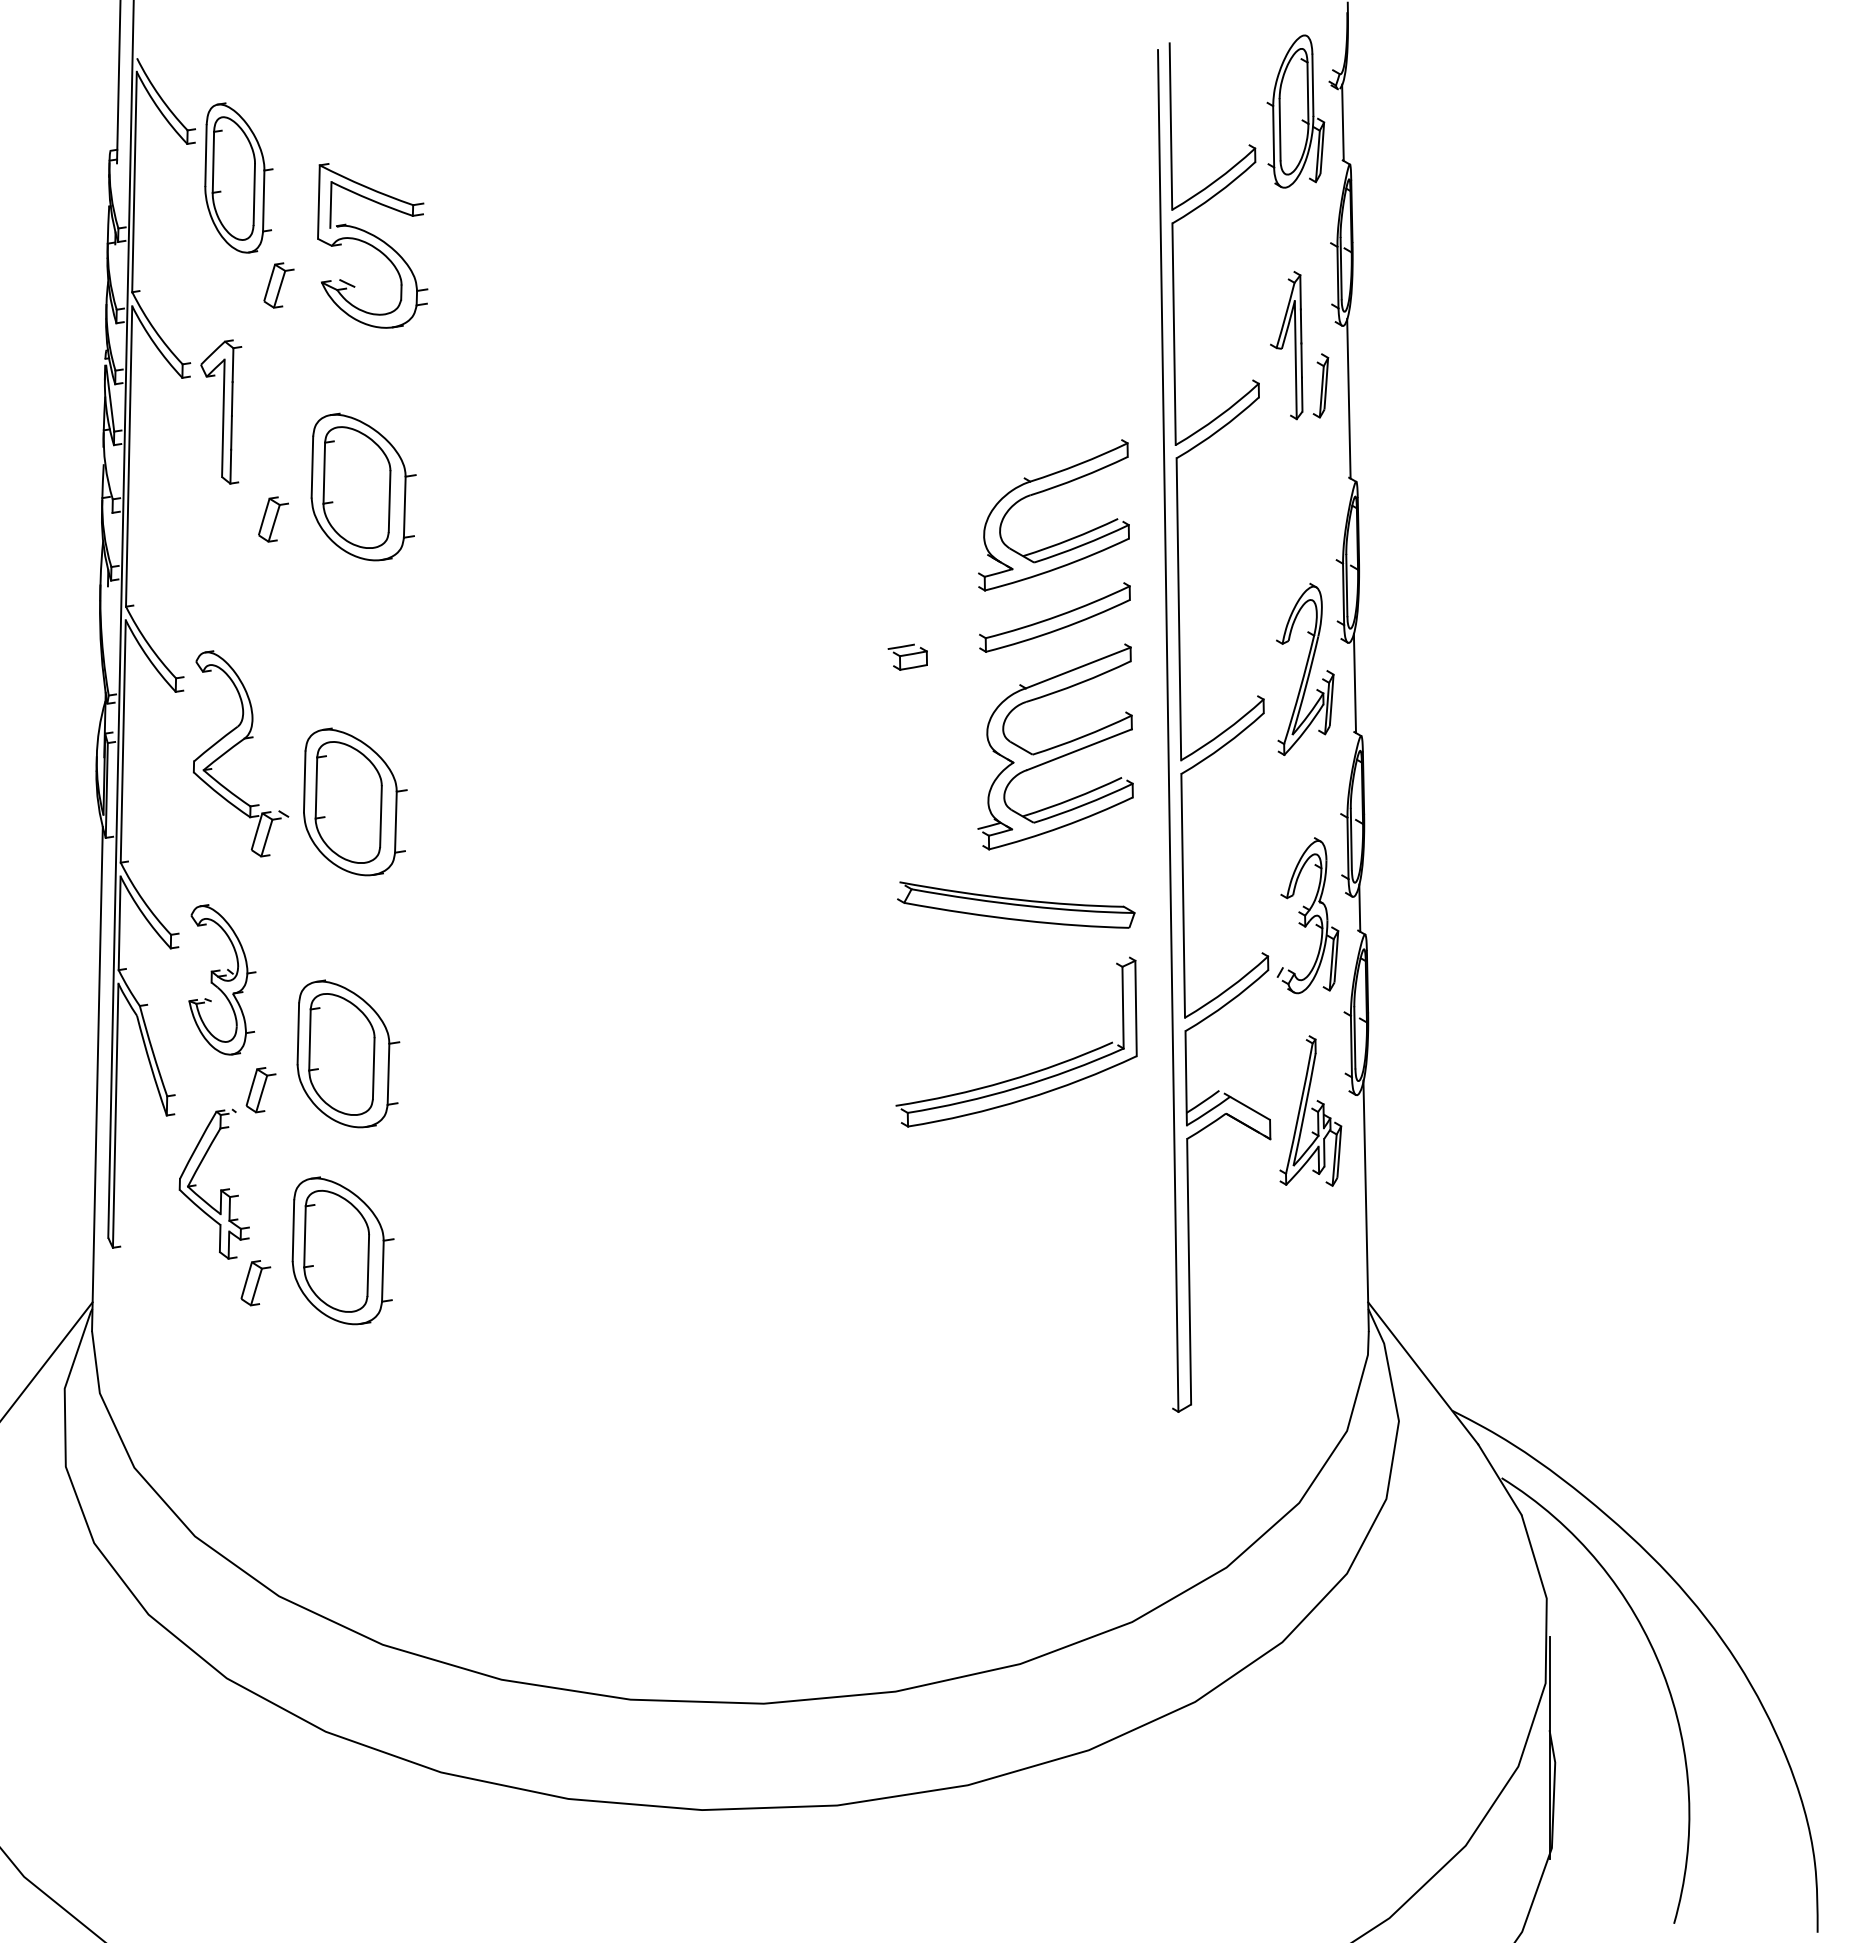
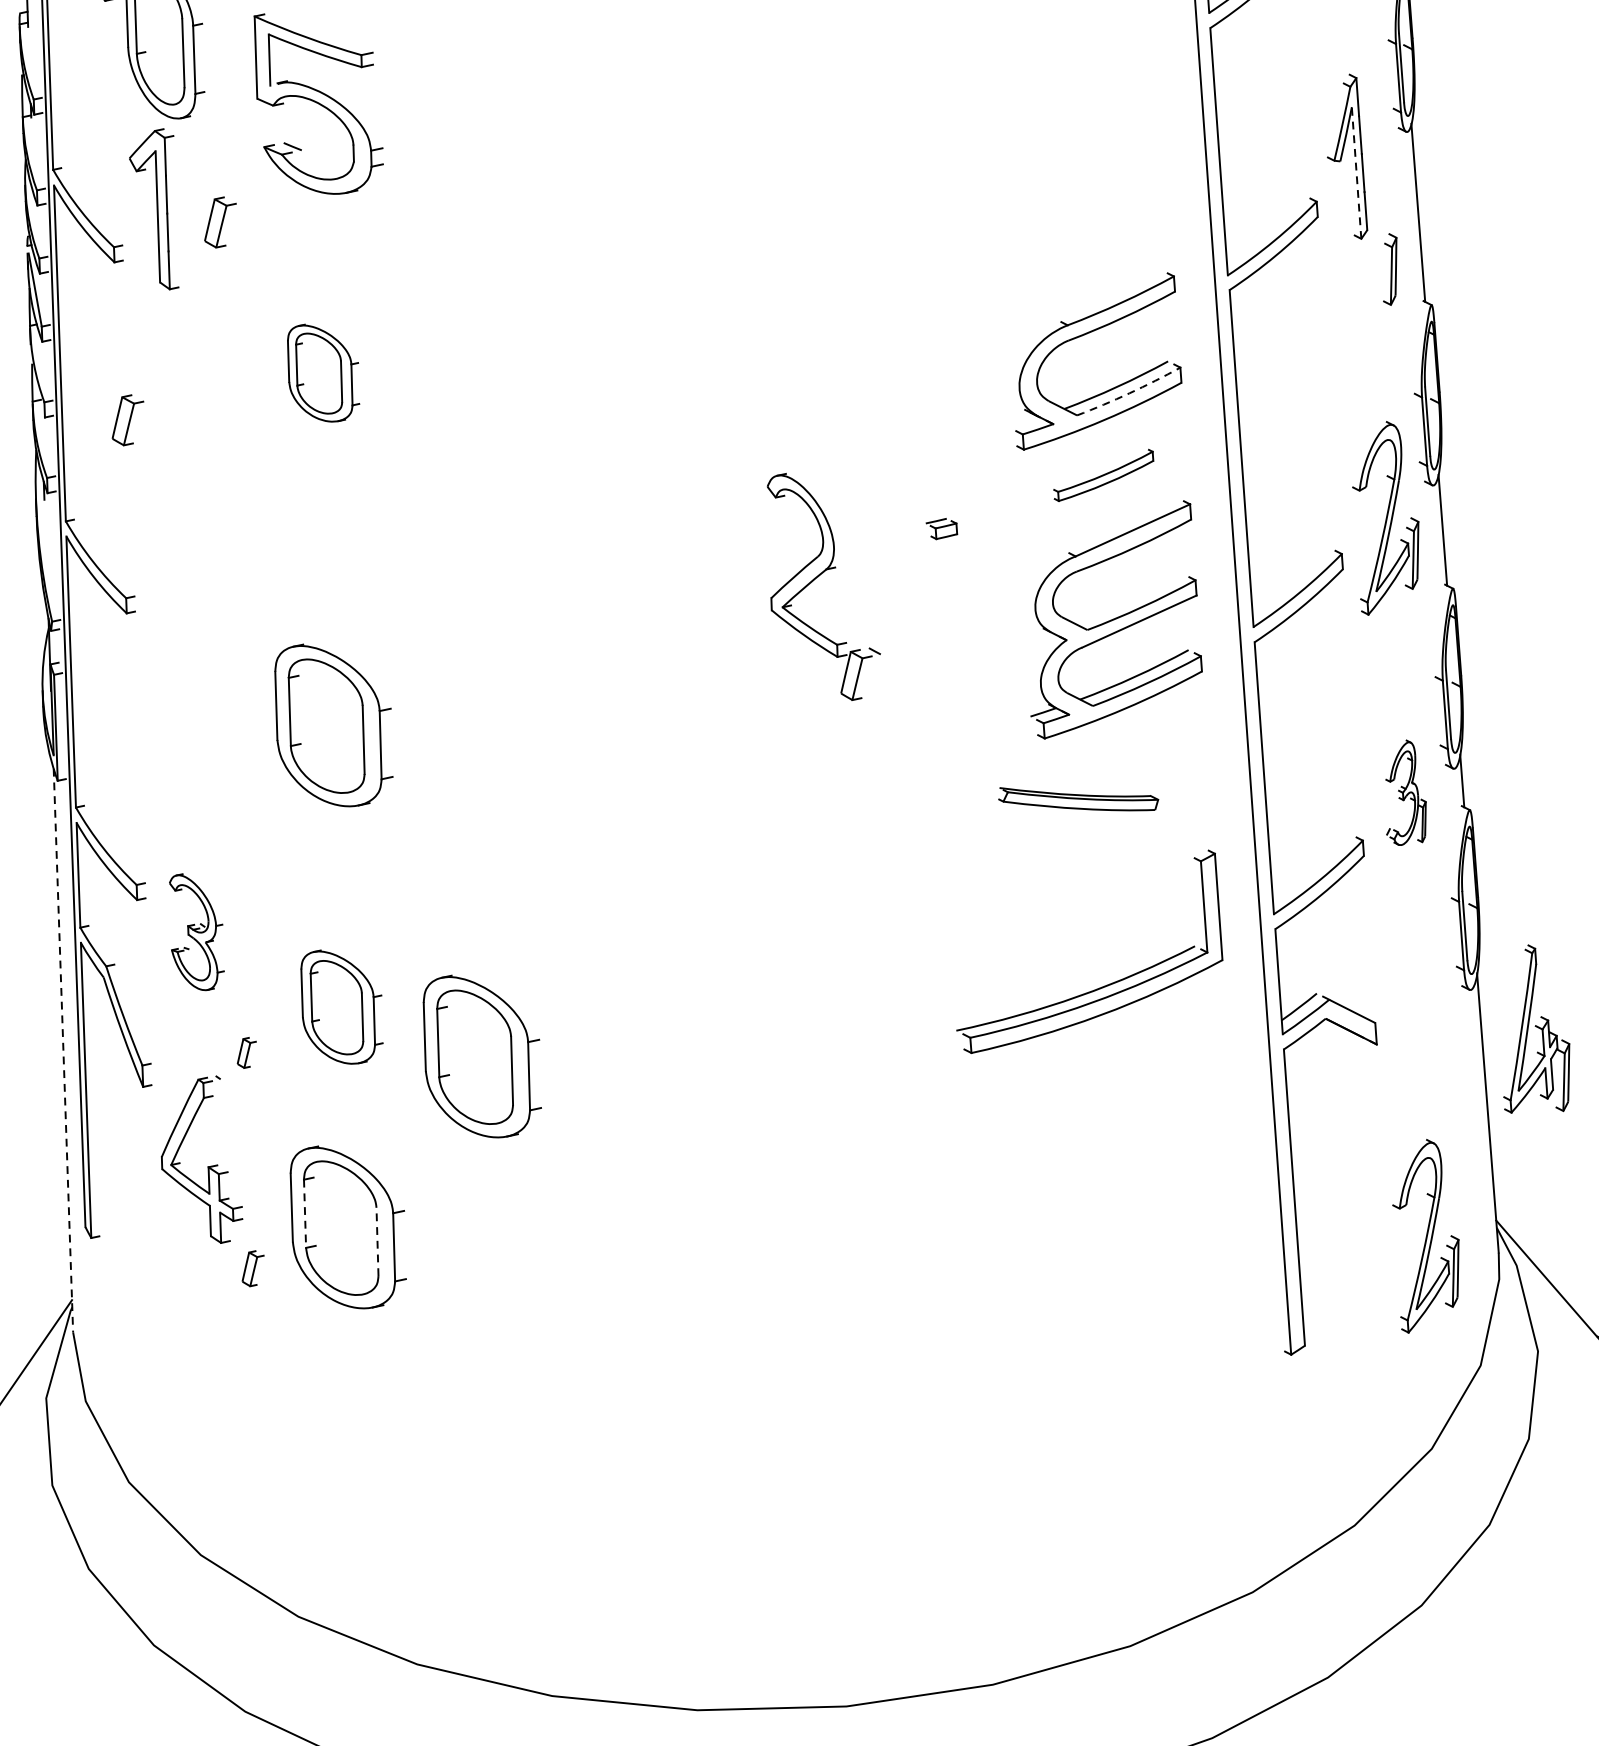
part: (278, 285) -> (219, 222), moved
line: (1295, 359) -> (1356, 172), solid -> dashed
part: (1320, 385) -> (1389, 269), moved
part: (221, 411) -> (155, 209), moved
part: (363, 486) -> (323, 372), size x0.6
part: (273, 519) -> (127, 420), moved
arc: (1082, 545) -> (1130, 393), solid -> dashed
part: (1054, 617) -> (1103, 475), size x0.6
part: (907, 656) -> (941, 528), size x0.7
part: (234, 747) -> (815, 580), moved
part: (1016, 904) -> (1078, 798), size x0.6
part: (1307, 915) -> (1404, 792), size x0.6
part: (222, 979) -> (196, 931), size x0.7
part: (348, 1053) -> (342, 1006), size x0.7
line: (97, 1079) -> (63, 1051), solid -> dashed
part: (260, 1090) -> (246, 1053), size x0.6
part: (471, 1104) -> (482, 1055), added
part: (1310, 1110) -> (1534, 1028), moved
line: (304, 1237) -> (304, 1214), solid -> dashed
line: (368, 1265) -> (377, 1241), solid -> dashed
part: (255, 1283) -> (252, 1268), size x0.7
part: (1305, 1311) -> (1426, 1234), added

